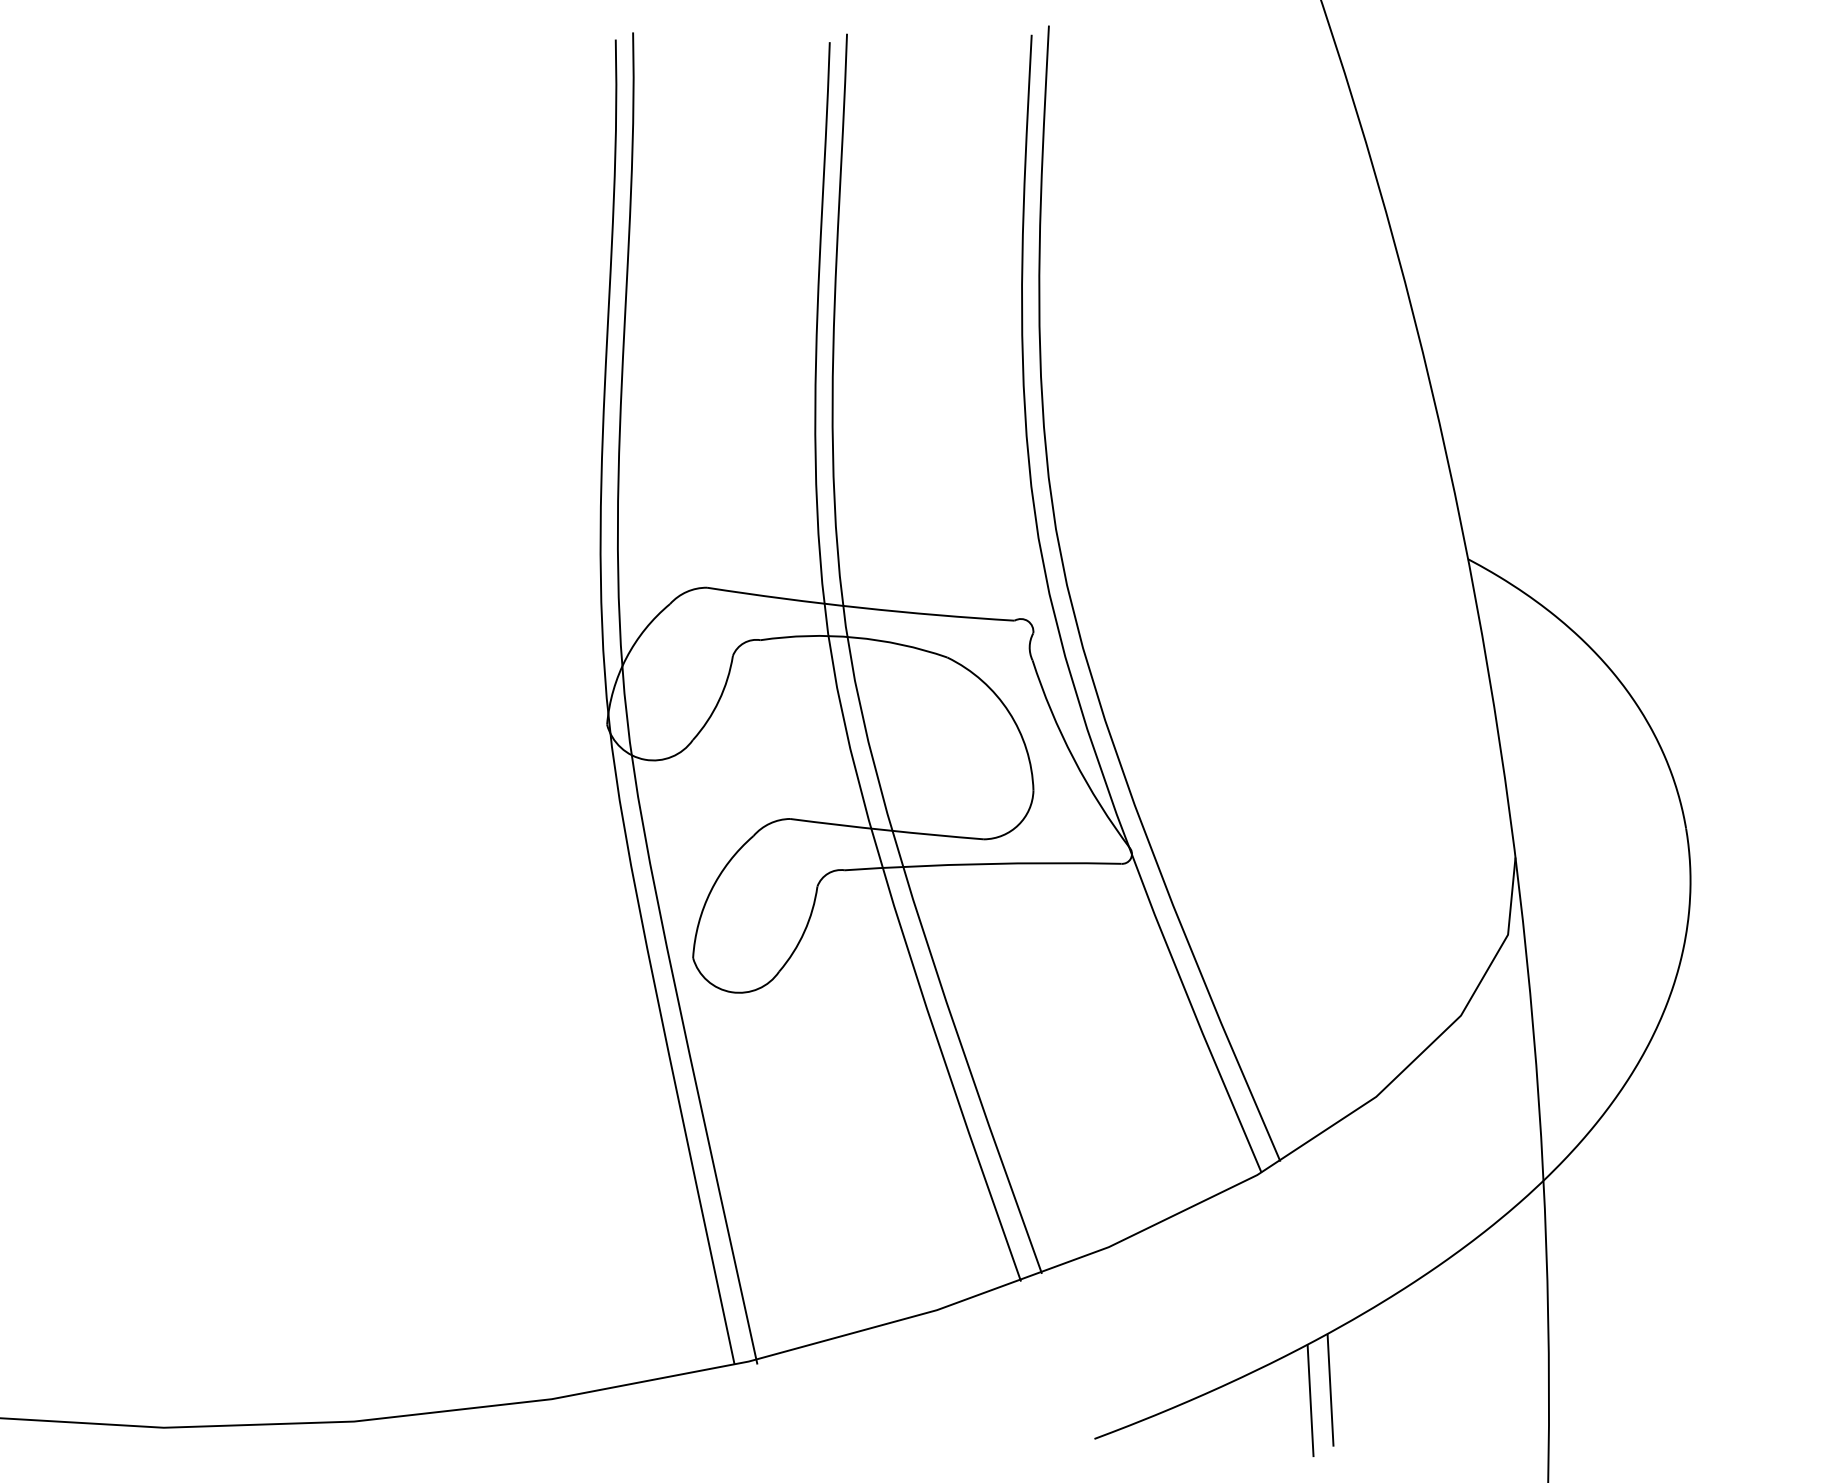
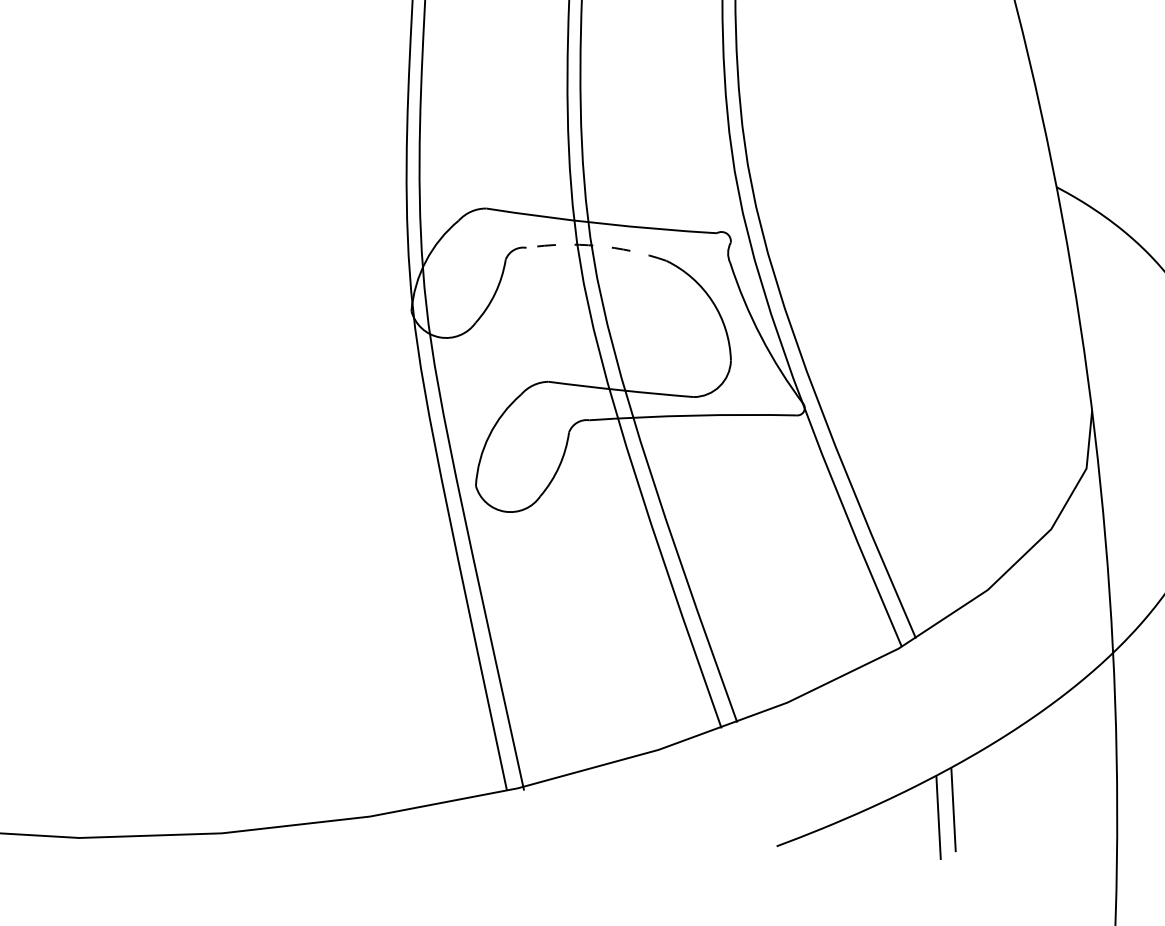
arc: (855, 637) -> (597, 245), solid -> dashed

